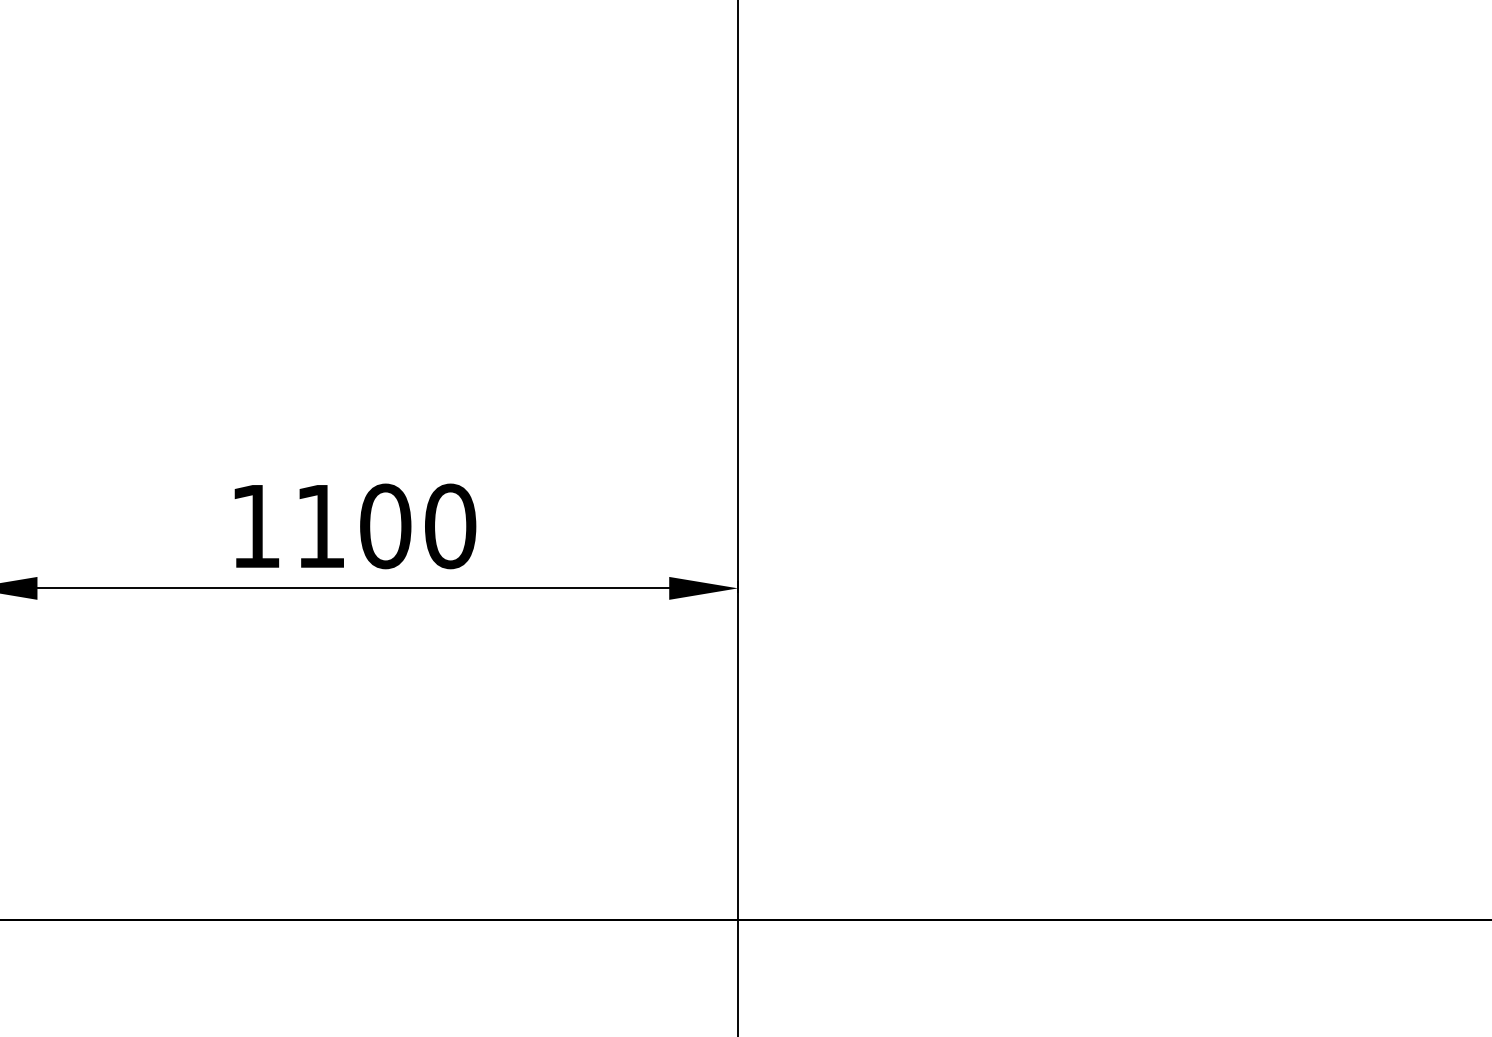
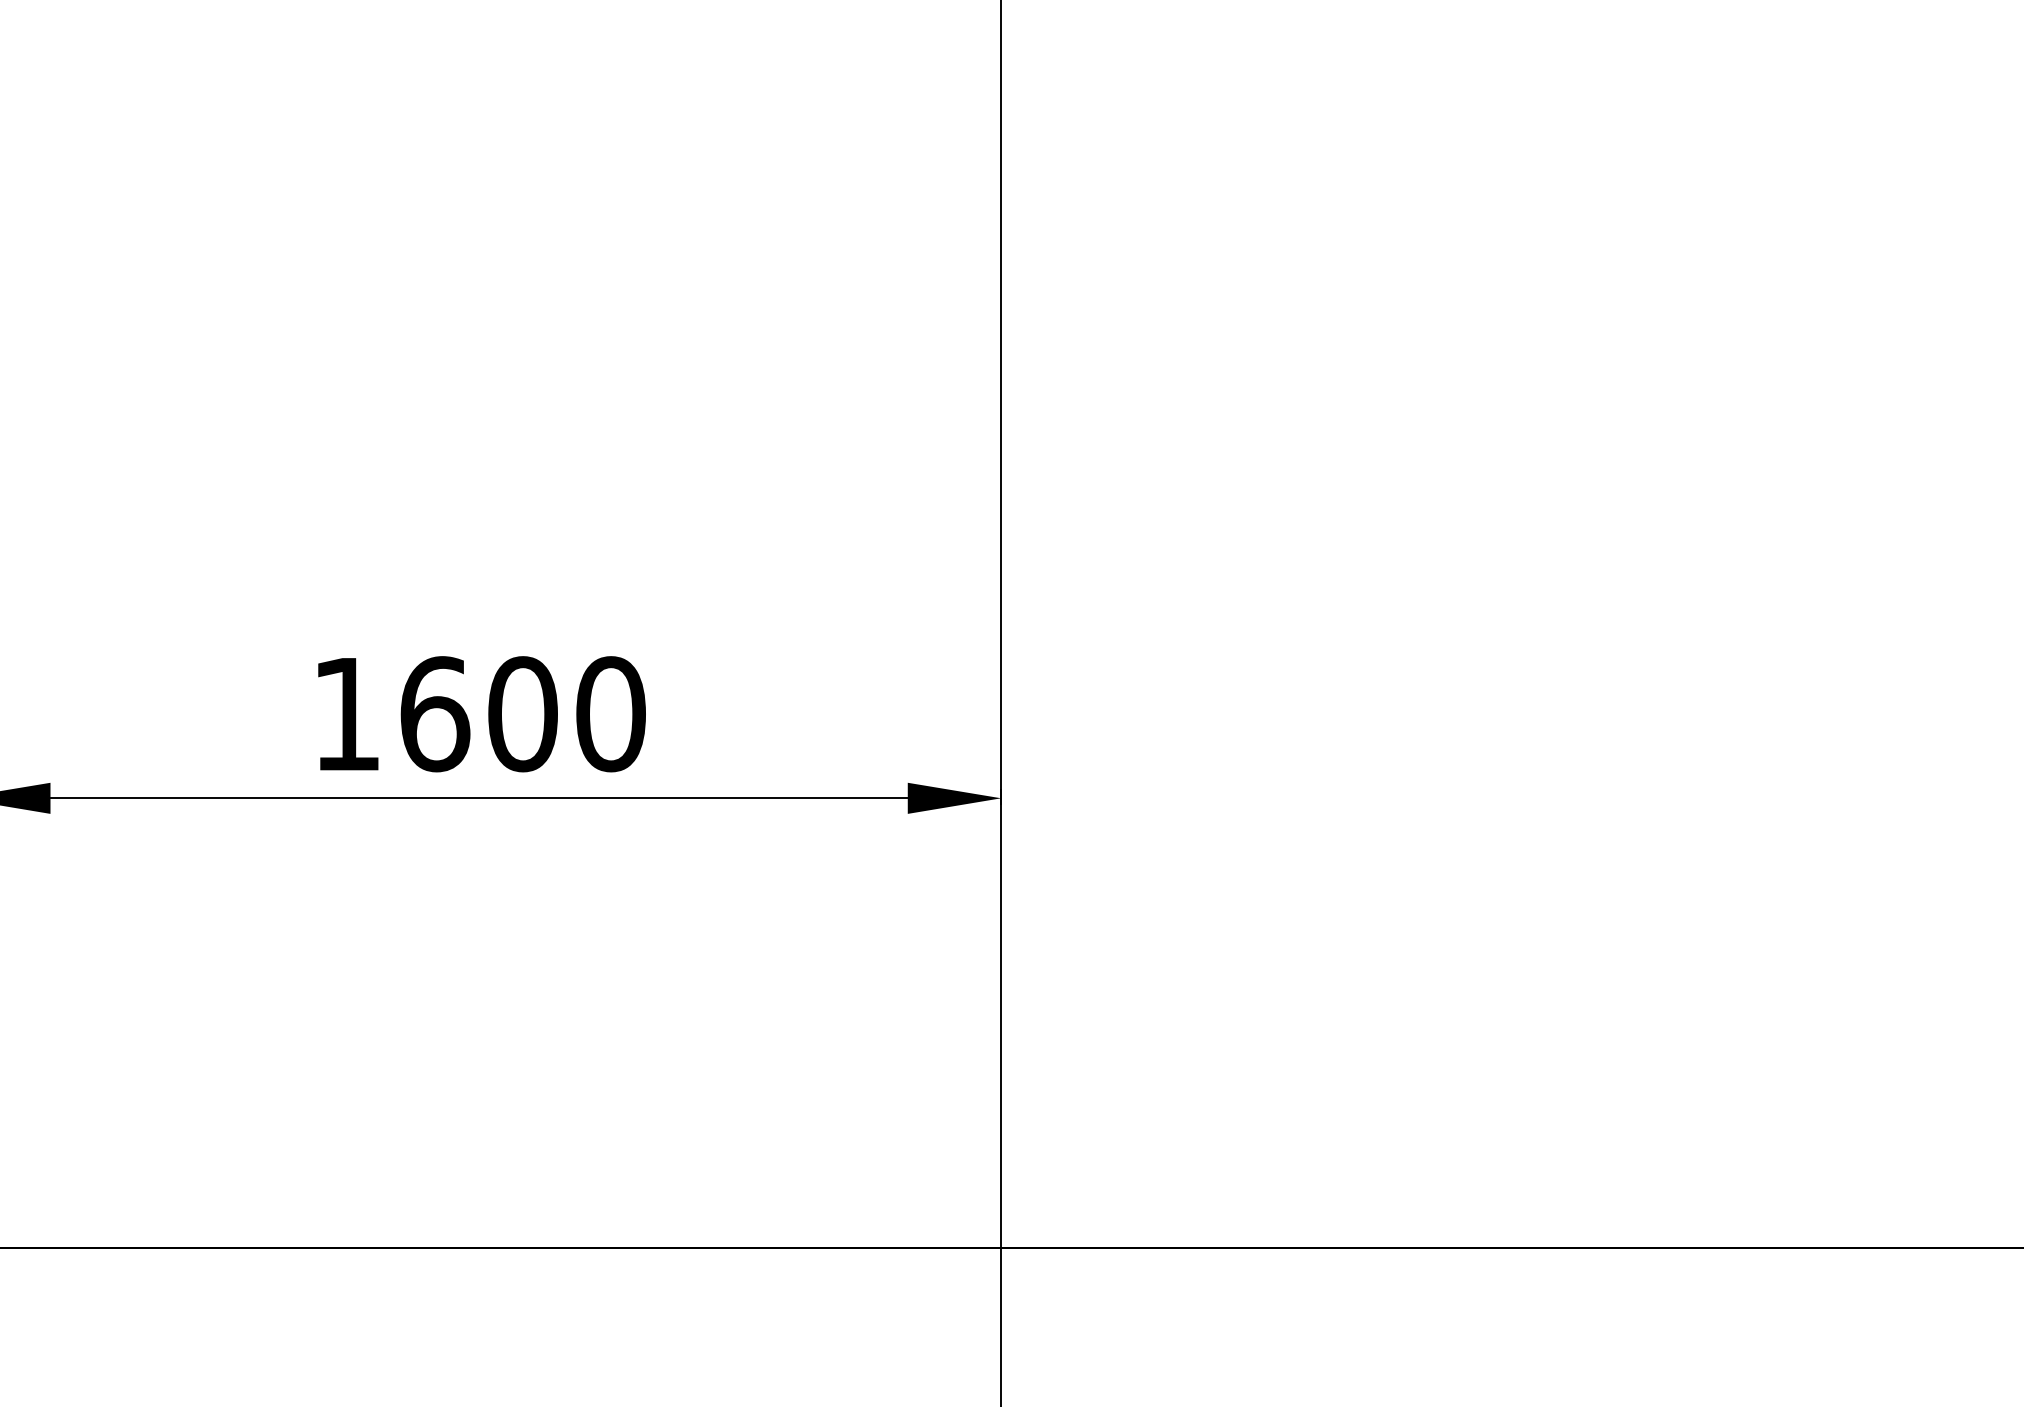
text: (321, 526) -> (435, 714), 1100 -> 1600

